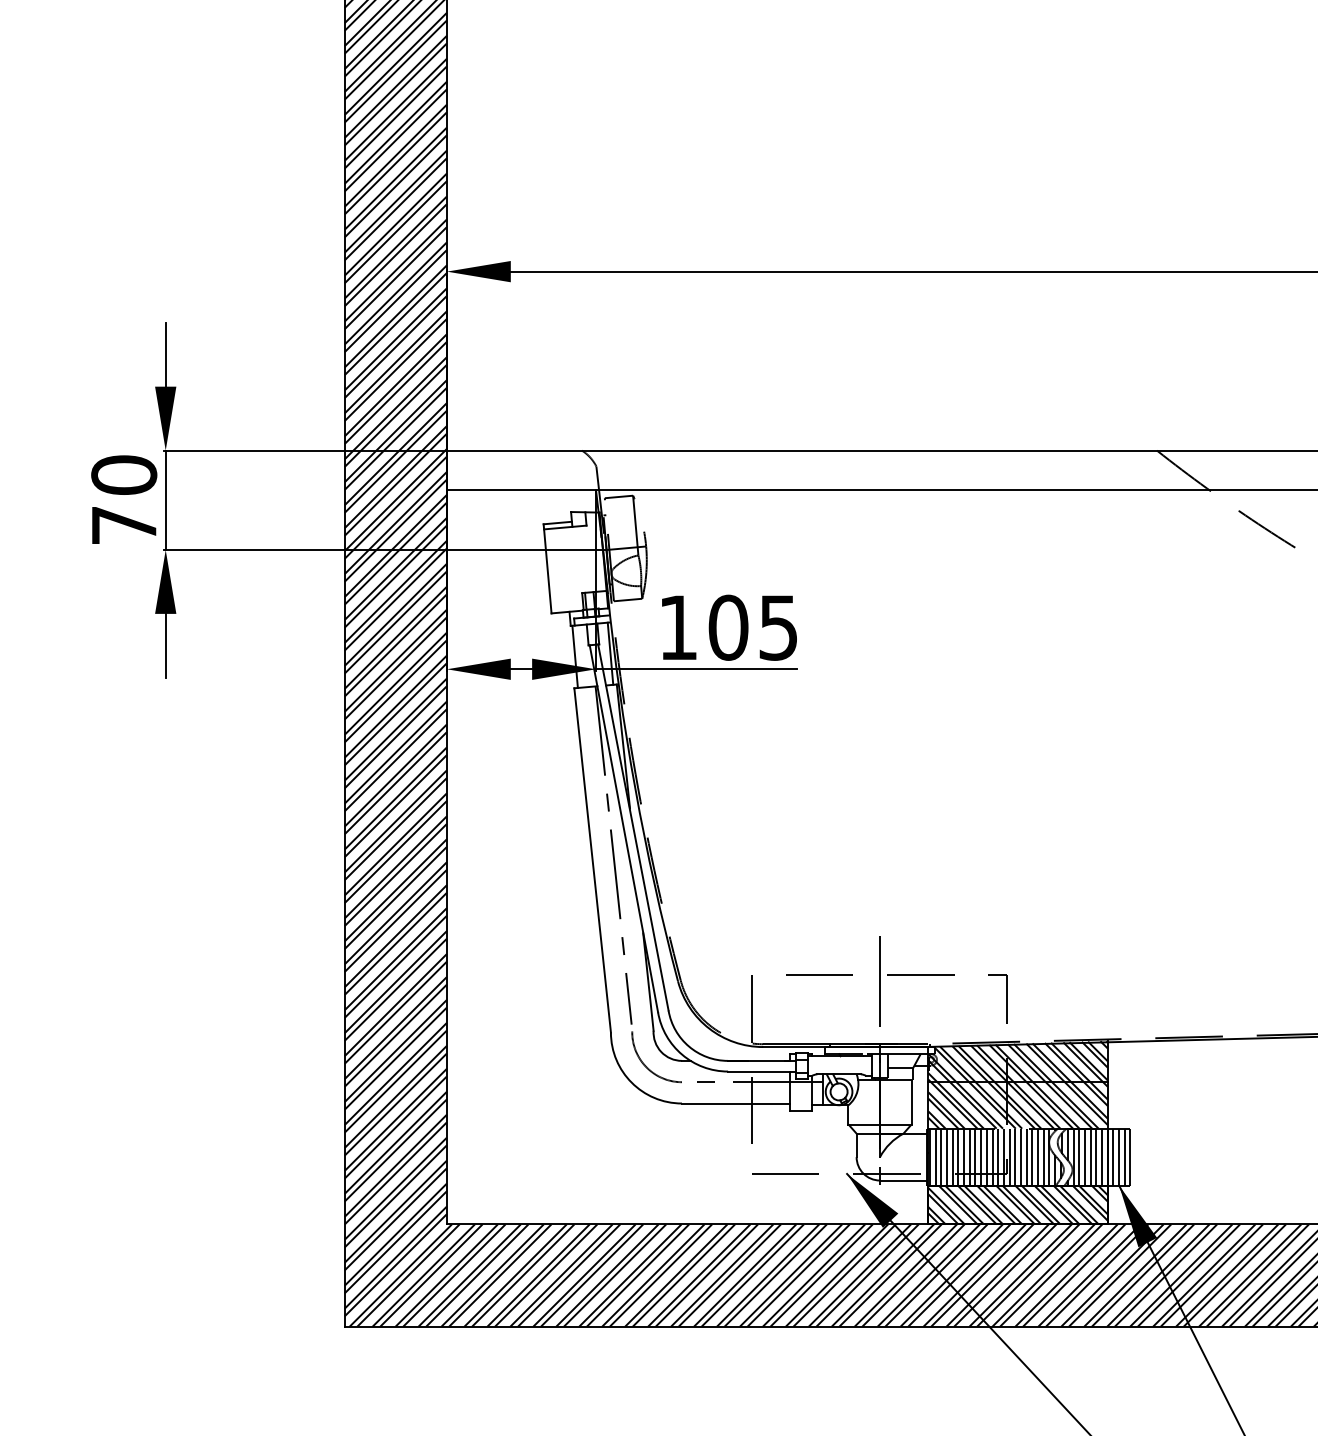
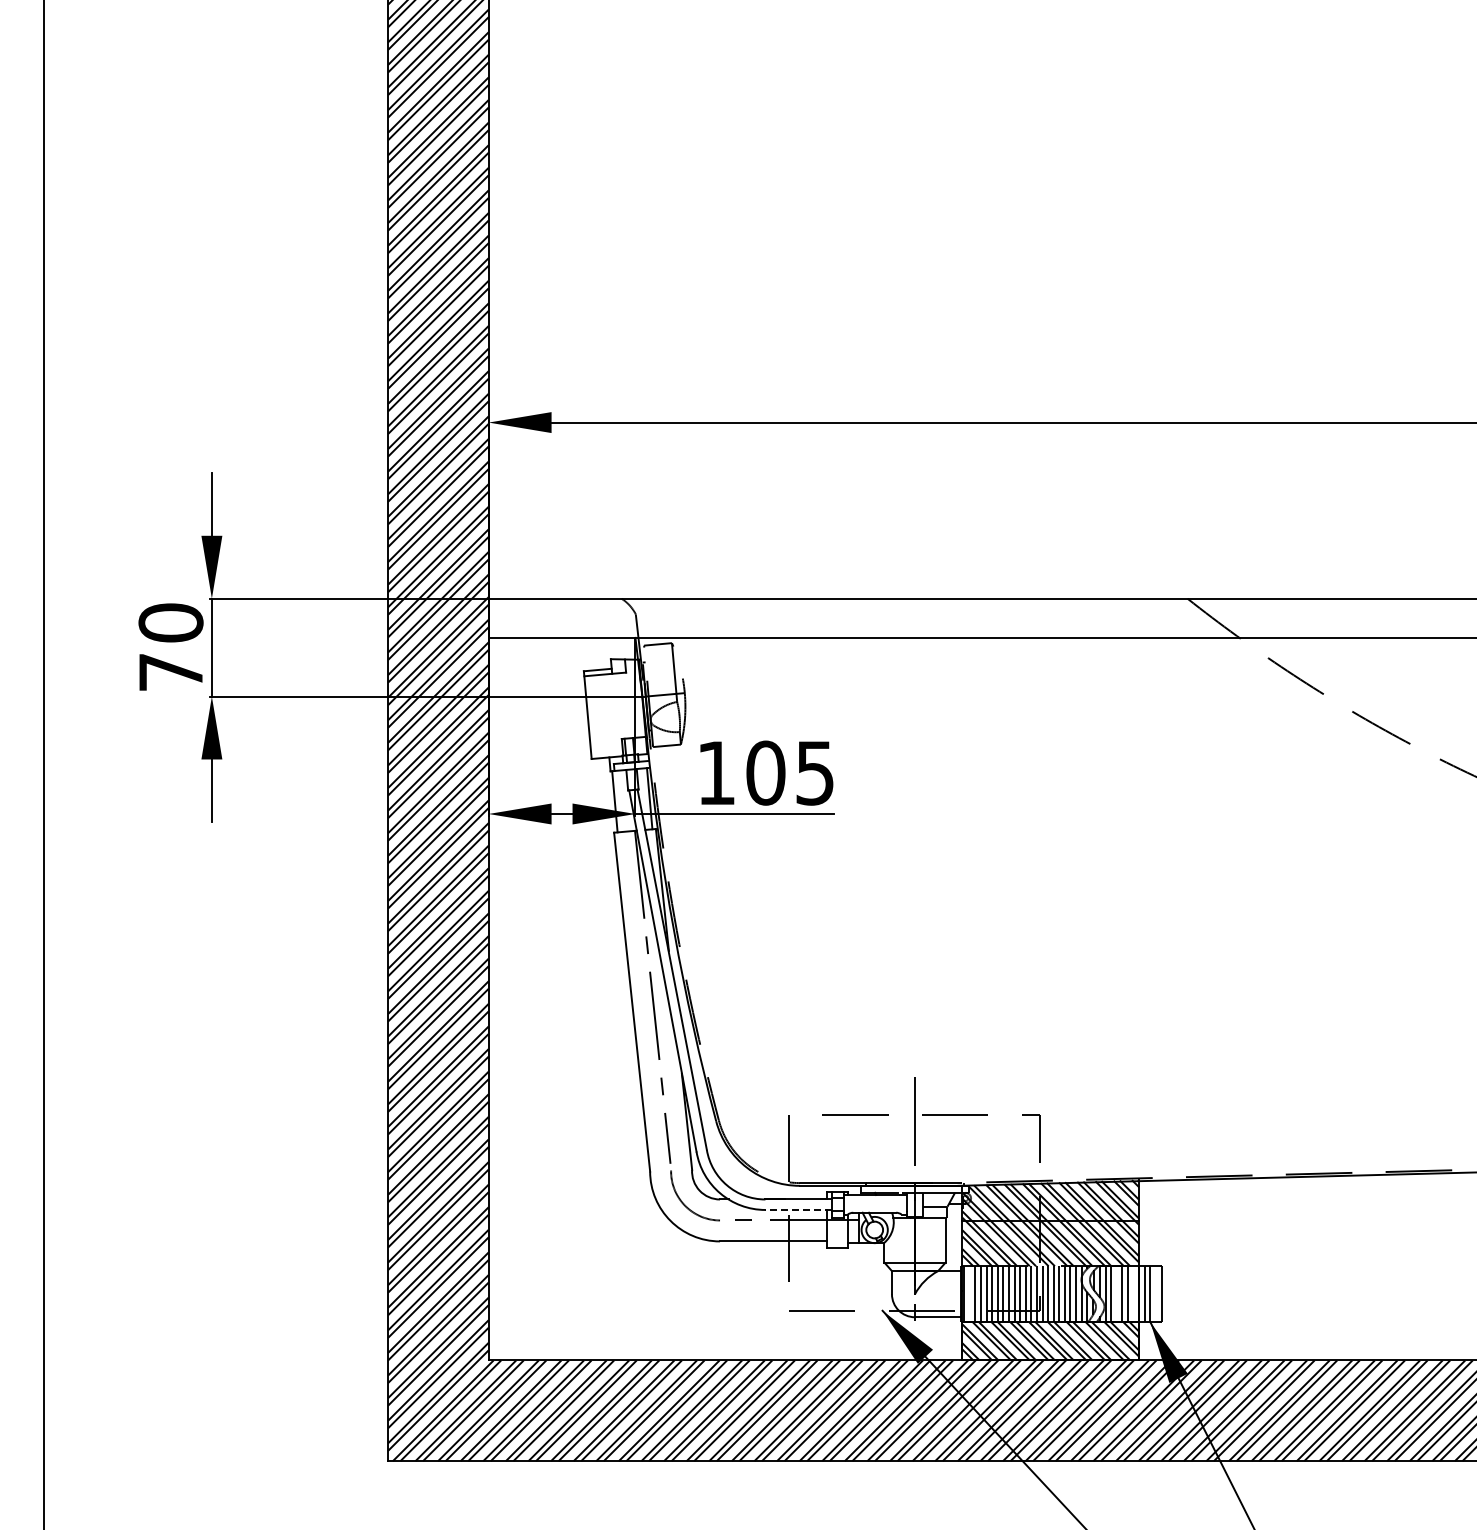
line: (761, 1071) -> (798, 1209), solid -> dashed
line: (935, 1157) -> (969, 1294), removed
line: (1084, 1157) -> (1116, 1294), removed
line: (1101, 1157) -> (1133, 1294), removed
line: (1124, 1157) -> (1155, 1294), removed

